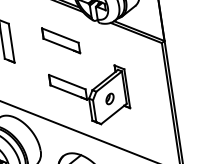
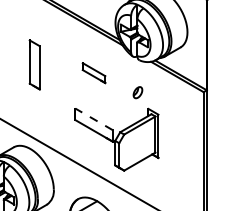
part: (60, 40) -> (93, 72), size x0.6
line: (67, 82) -> (94, 119), solid -> dashed
part: (109, 98) -> (137, 92), moved

